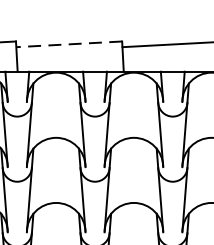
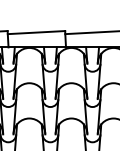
line: (69, 44) -> (36, 32), dashed -> solid

